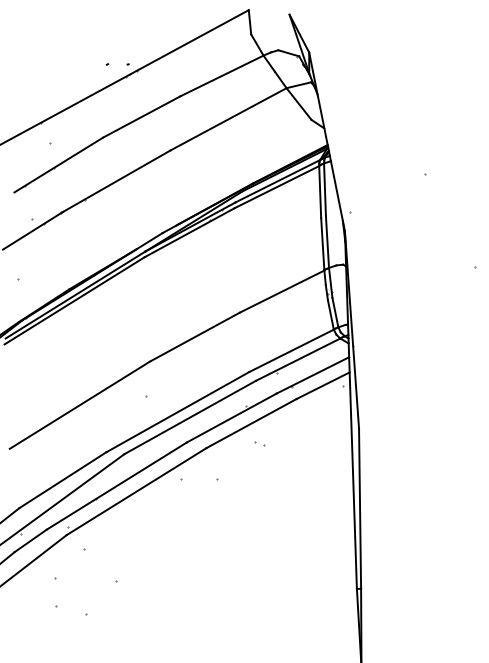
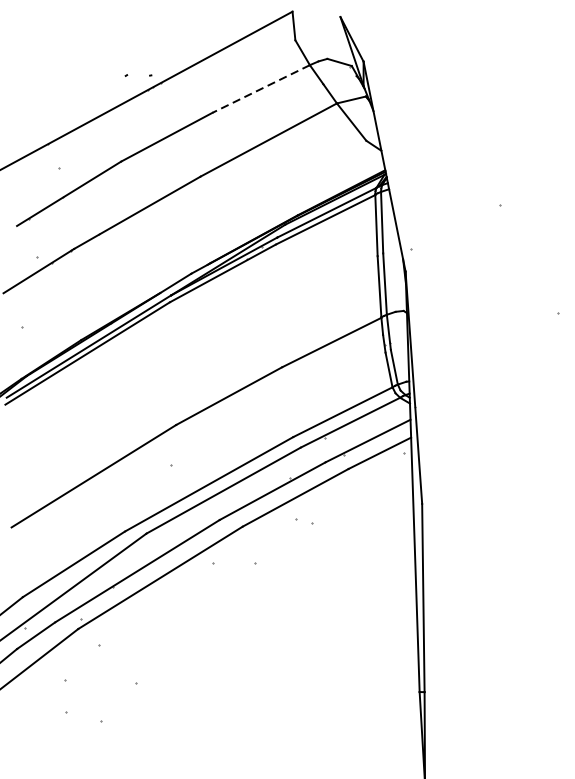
line: (221, 76) -> (260, 89), solid -> dashed
part: (259, 443) -> (305, 521), size x1.6

